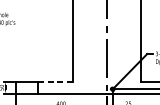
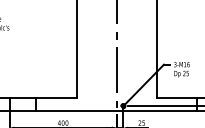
line: (55, 81) -> (56, 97), dashed -> solid

